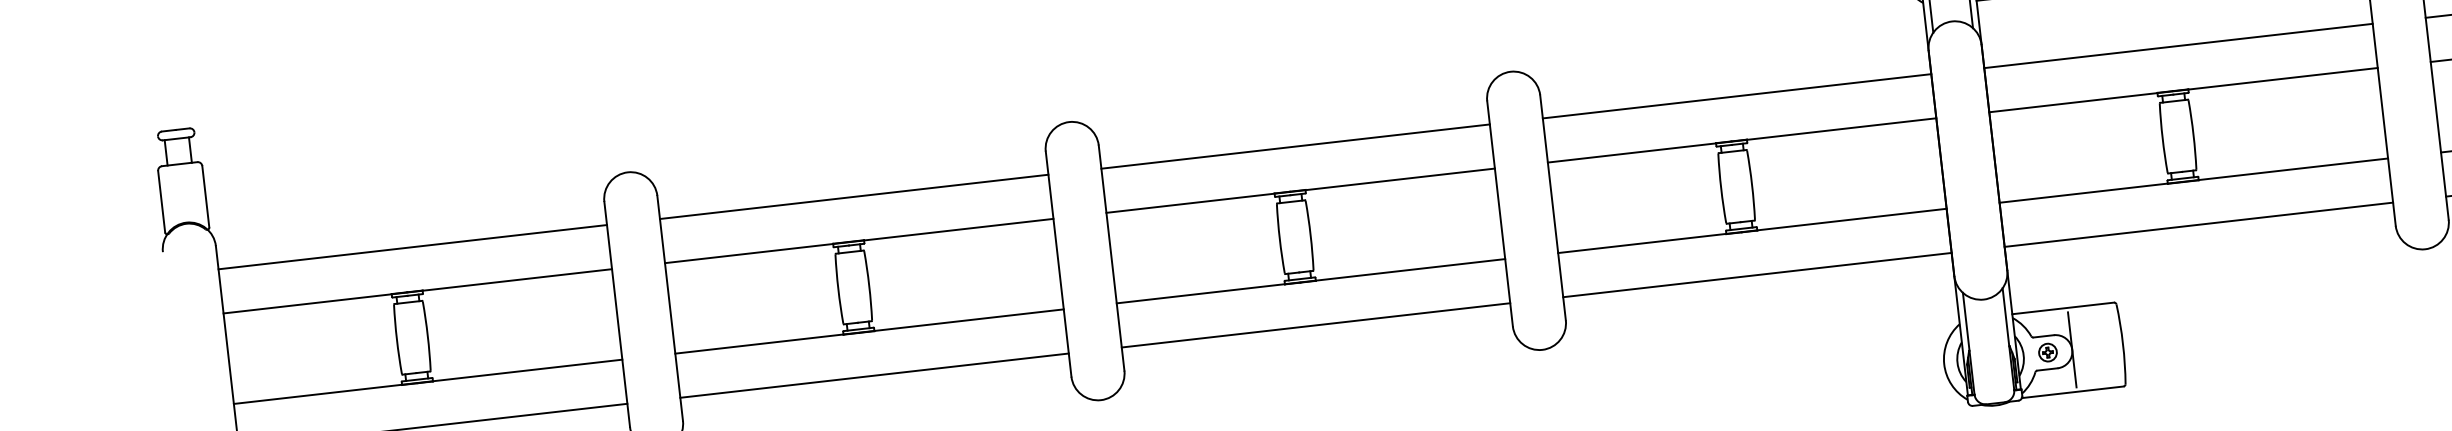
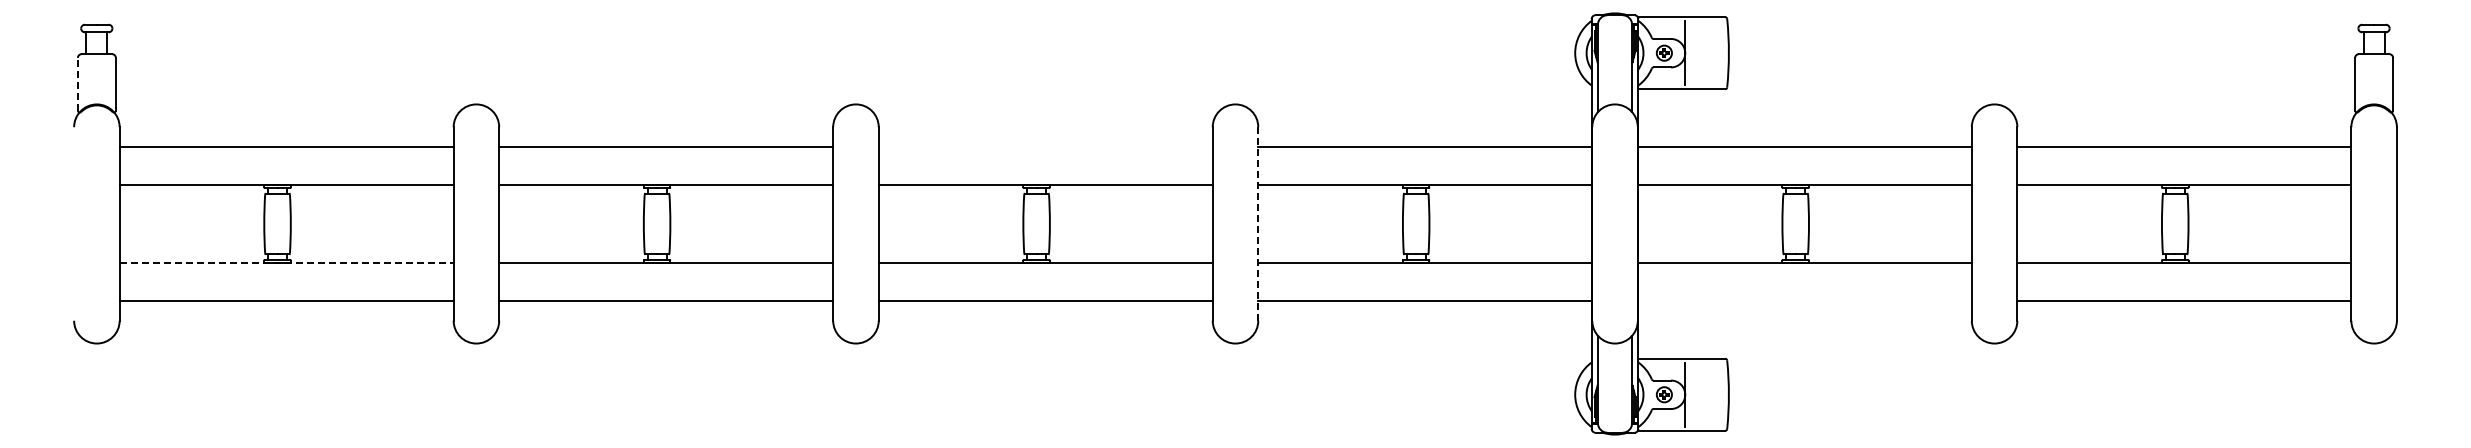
line: (1295, 147) -> (1045, 147), removed
line: (161, 200) -> (77, 83), solid -> dashed
line: (1553, 208) -> (1258, 224), solid -> dashed
line: (2198, 224) -> (1804, 300), removed
line: (427, 381) -> (286, 262), solid -> dashed

